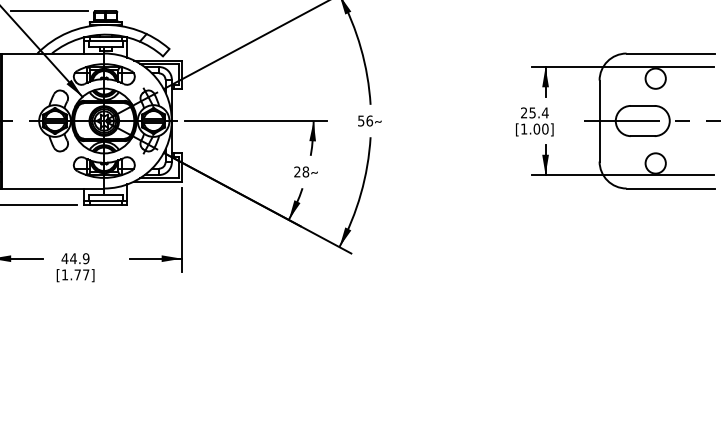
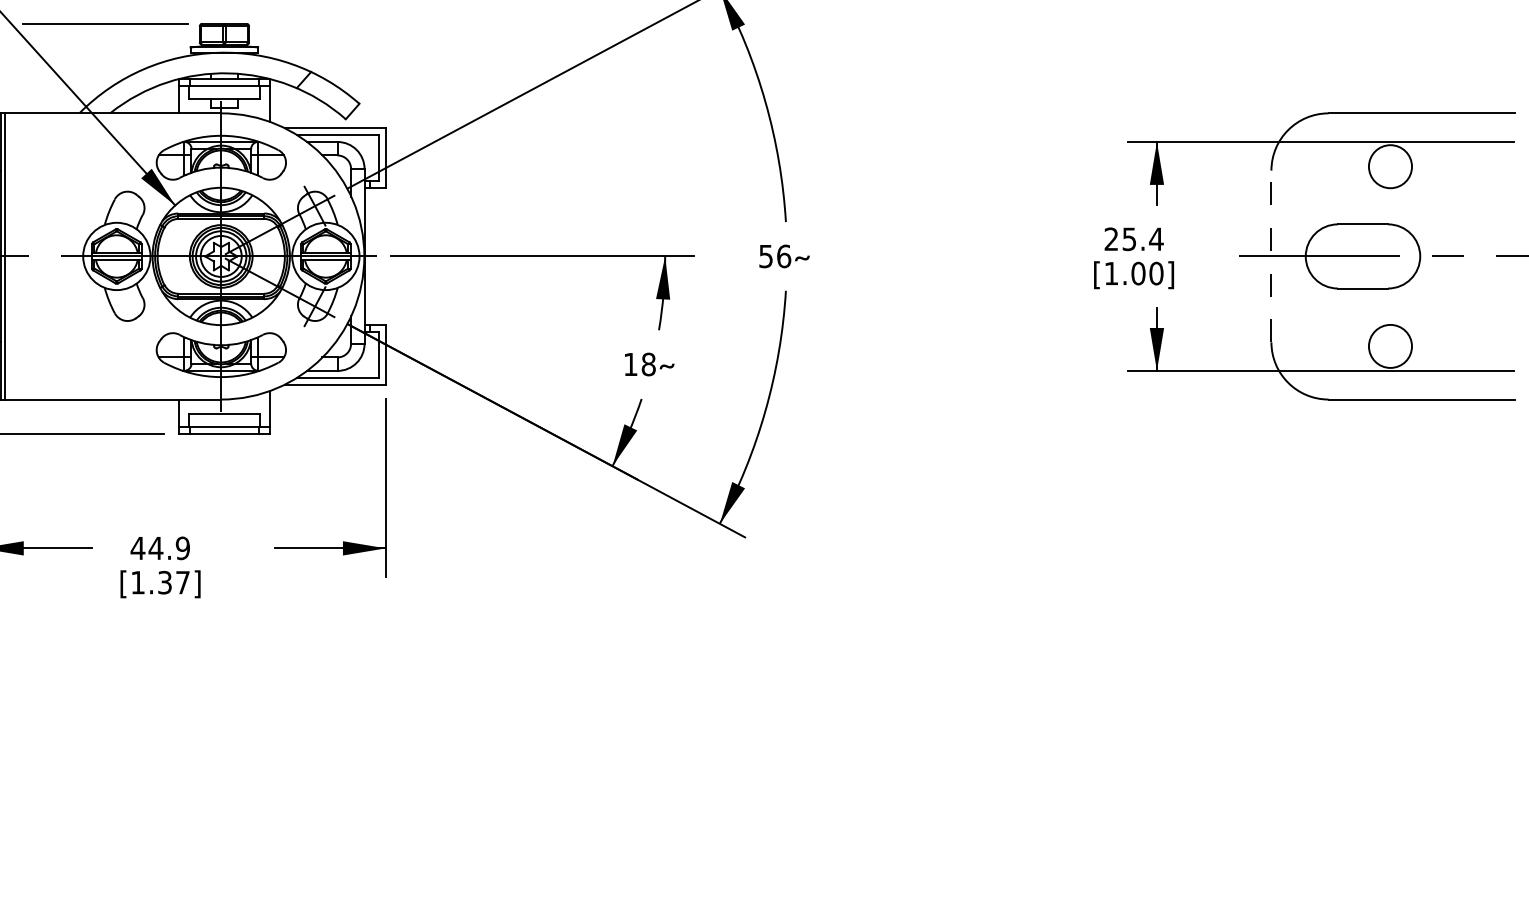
line: (599, 120) -> (1271, 255), solid -> dashed
text: (297, 171) -> (630, 363), 28 -> 18
text: (77, 274) -> (164, 581), [1.77] -> [1.37]

